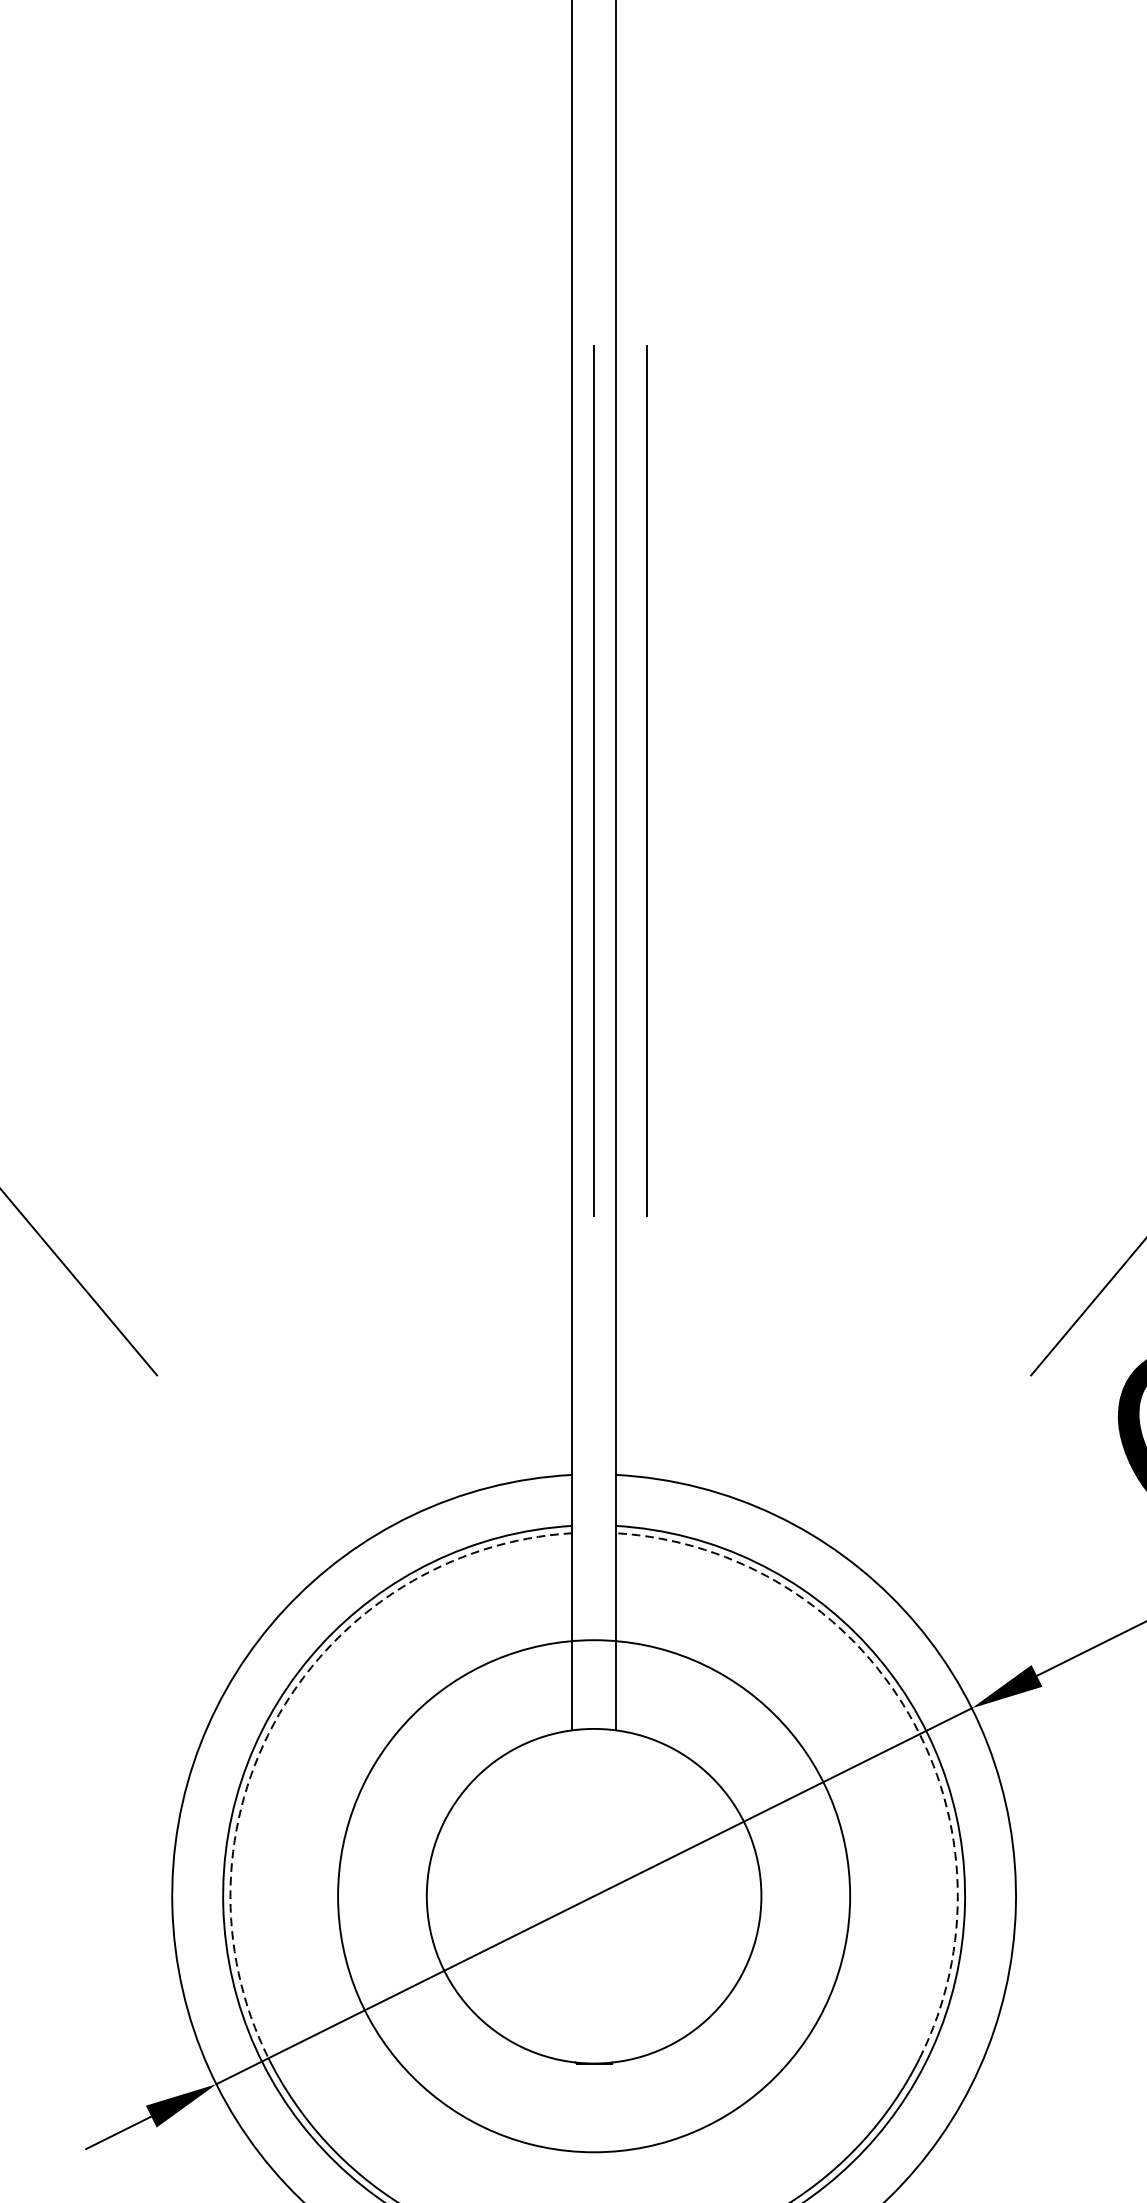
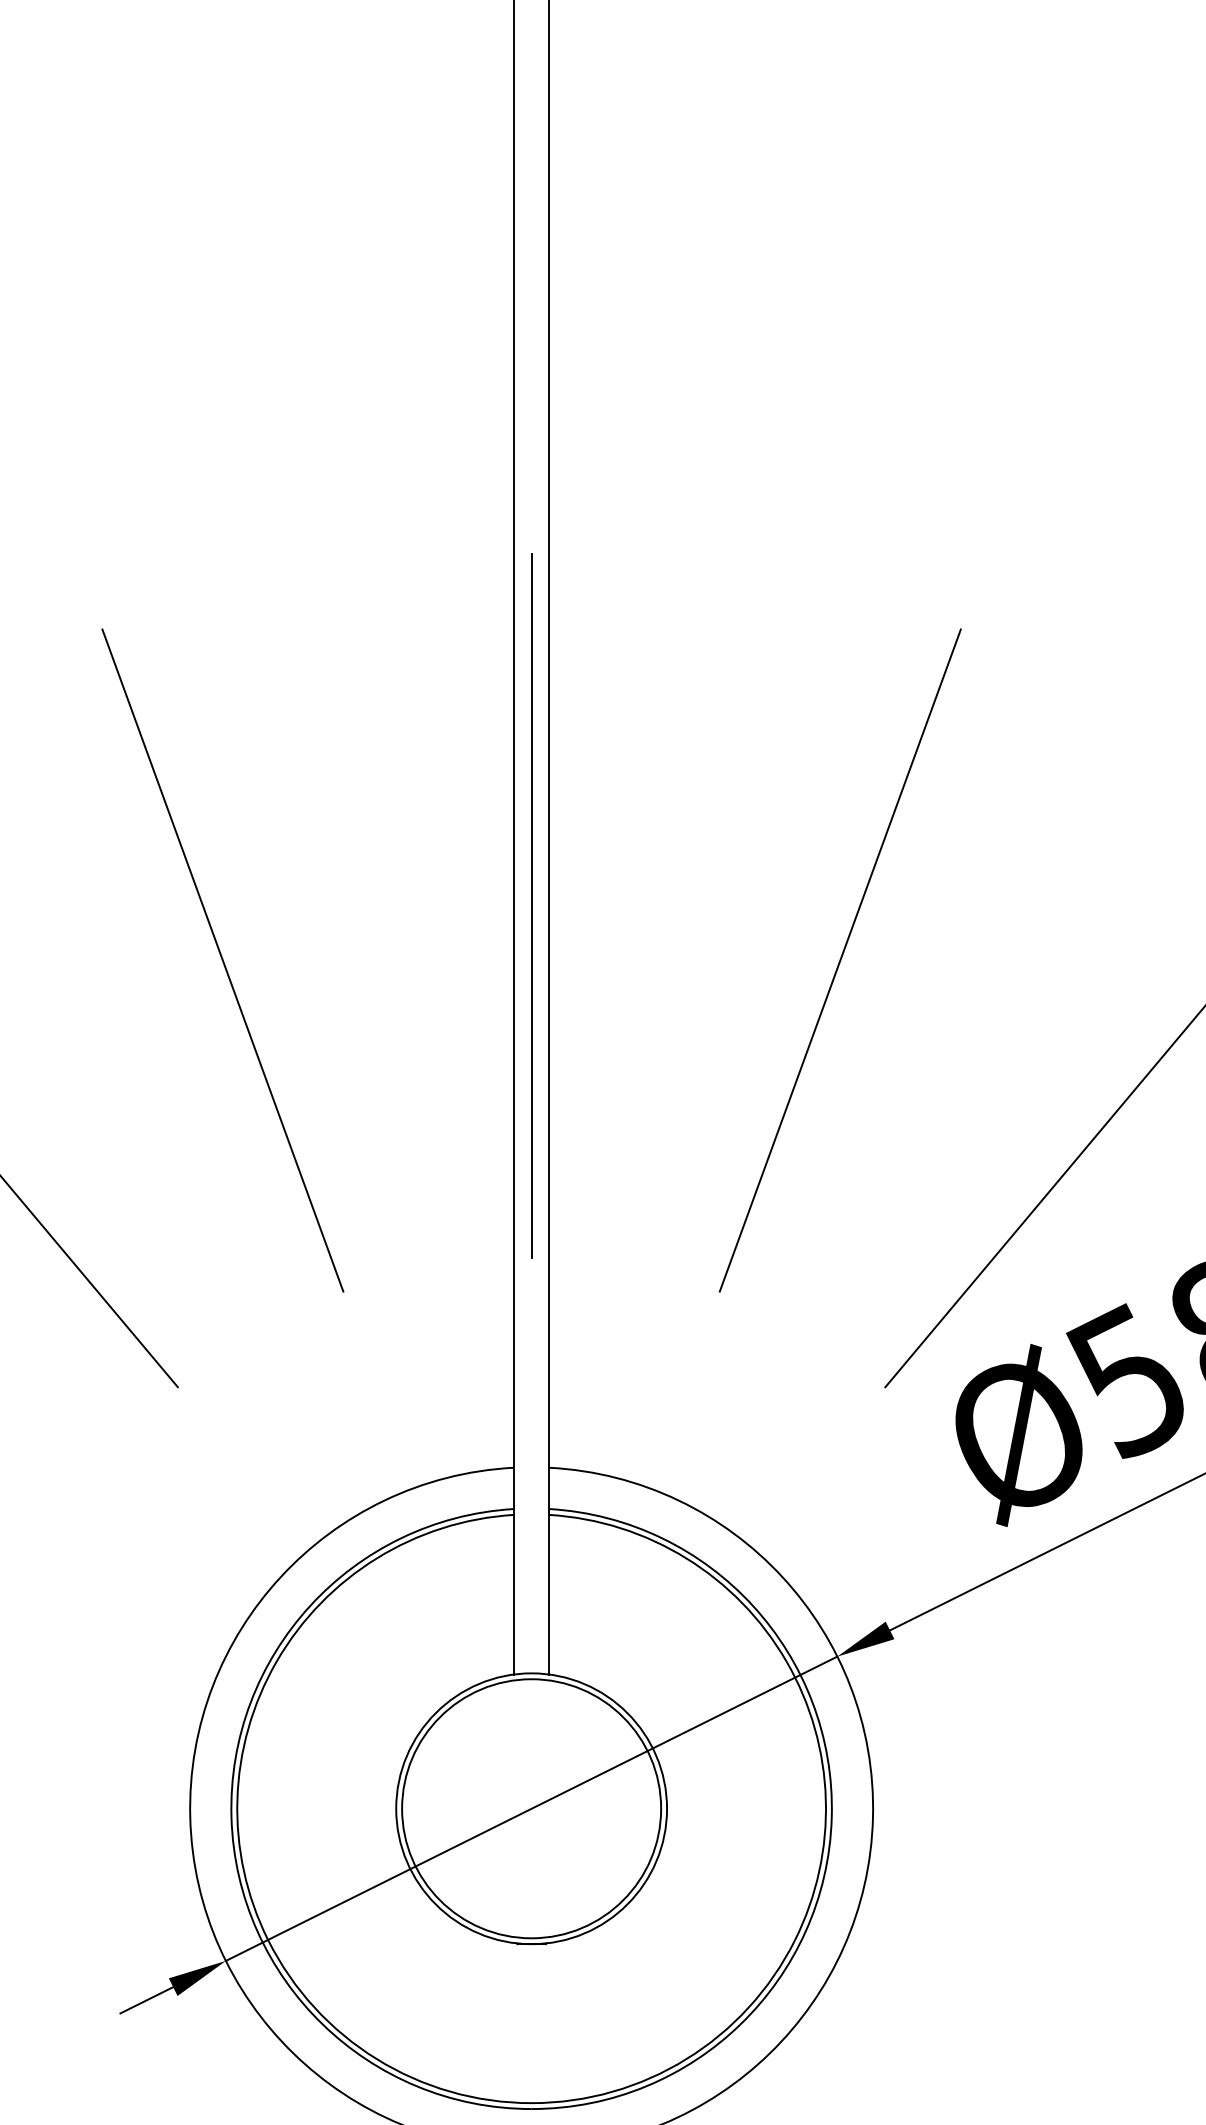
line: (647, 780) -> (574, 905), removed
line: (212, 848) -> (222, 960), added
line: (974, 848) -> (839, 960), added
arc: (278, 1714) -> (276, 1661), dashed -> solid
arc: (909, 1714) -> (786, 1661), dashed -> solid
circle: (593, 1895) -> (531, 1808), size x0.62

